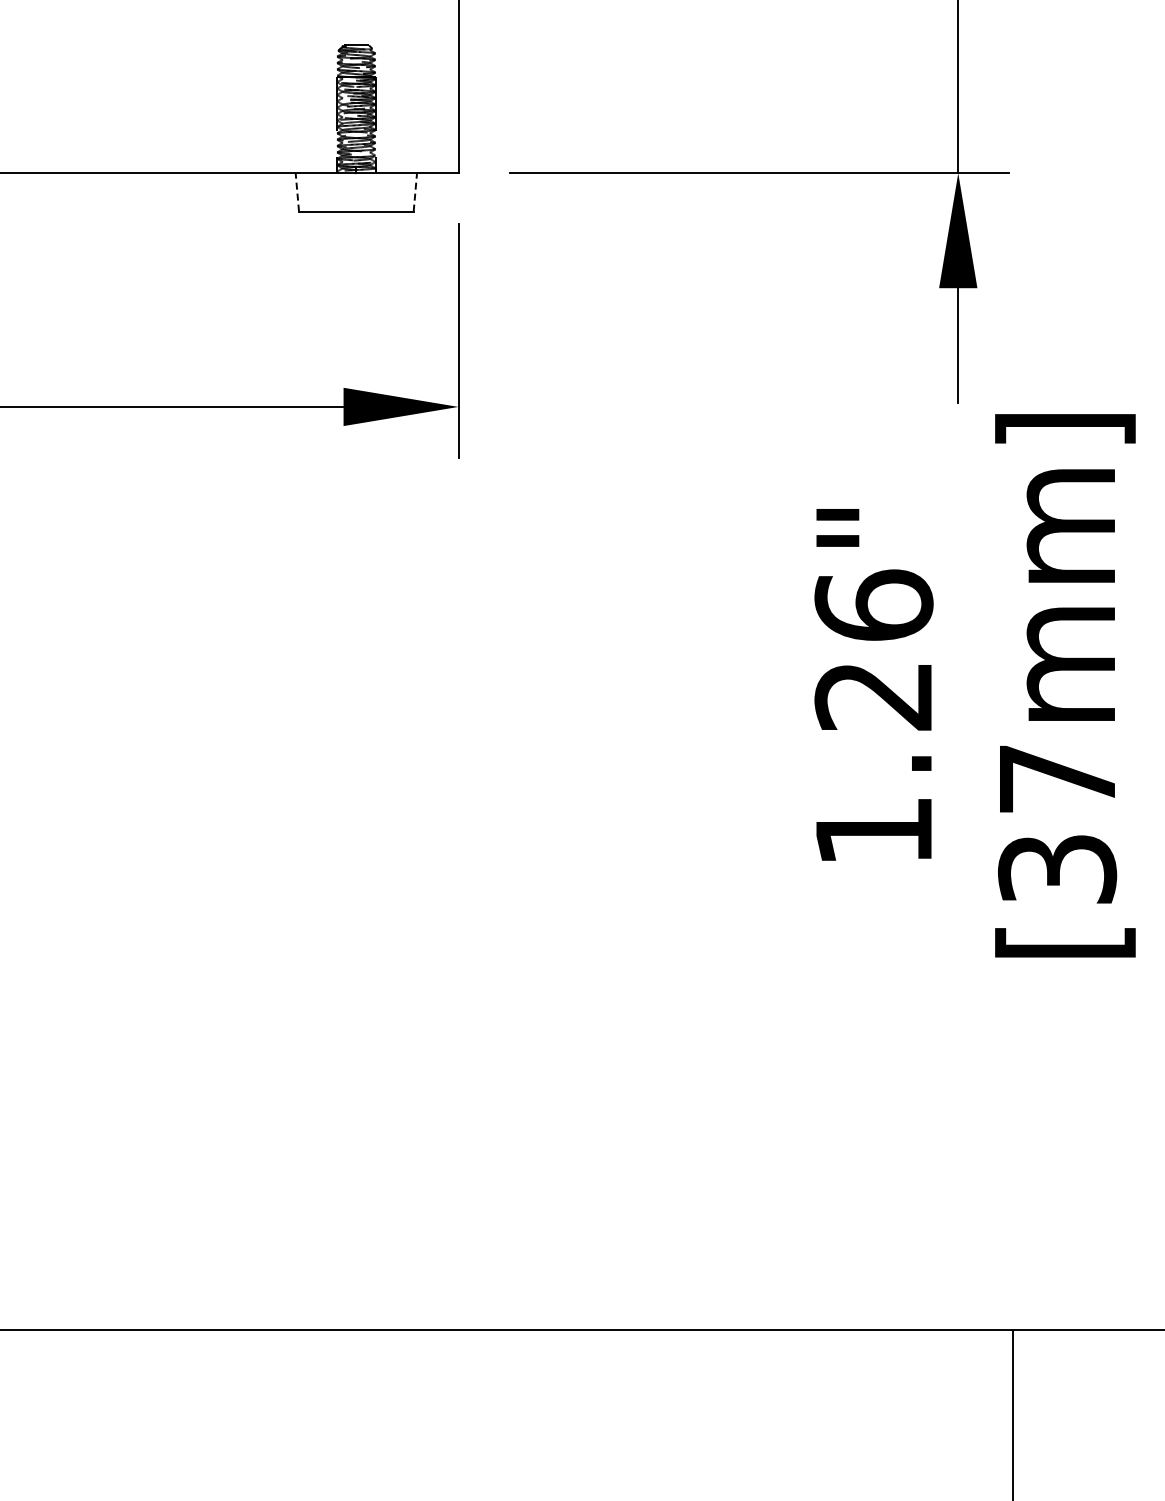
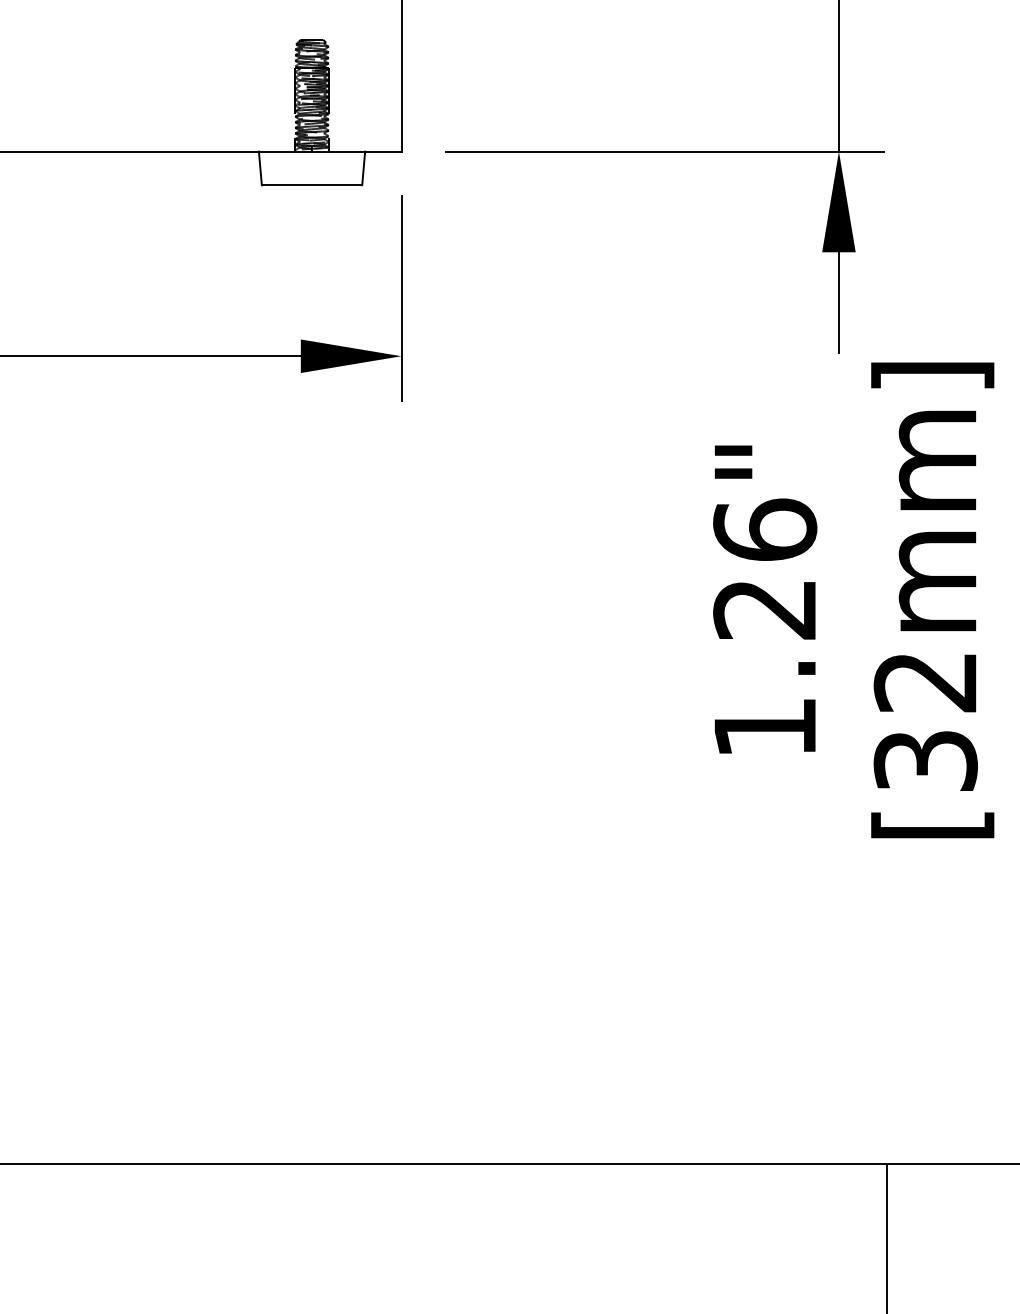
line: (297, 191) -> (260, 167), dashed -> solid
line: (415, 191) -> (363, 167), dashed -> solid
text: (1056, 779) -> (924, 682), [37mm] -> [32mm]

